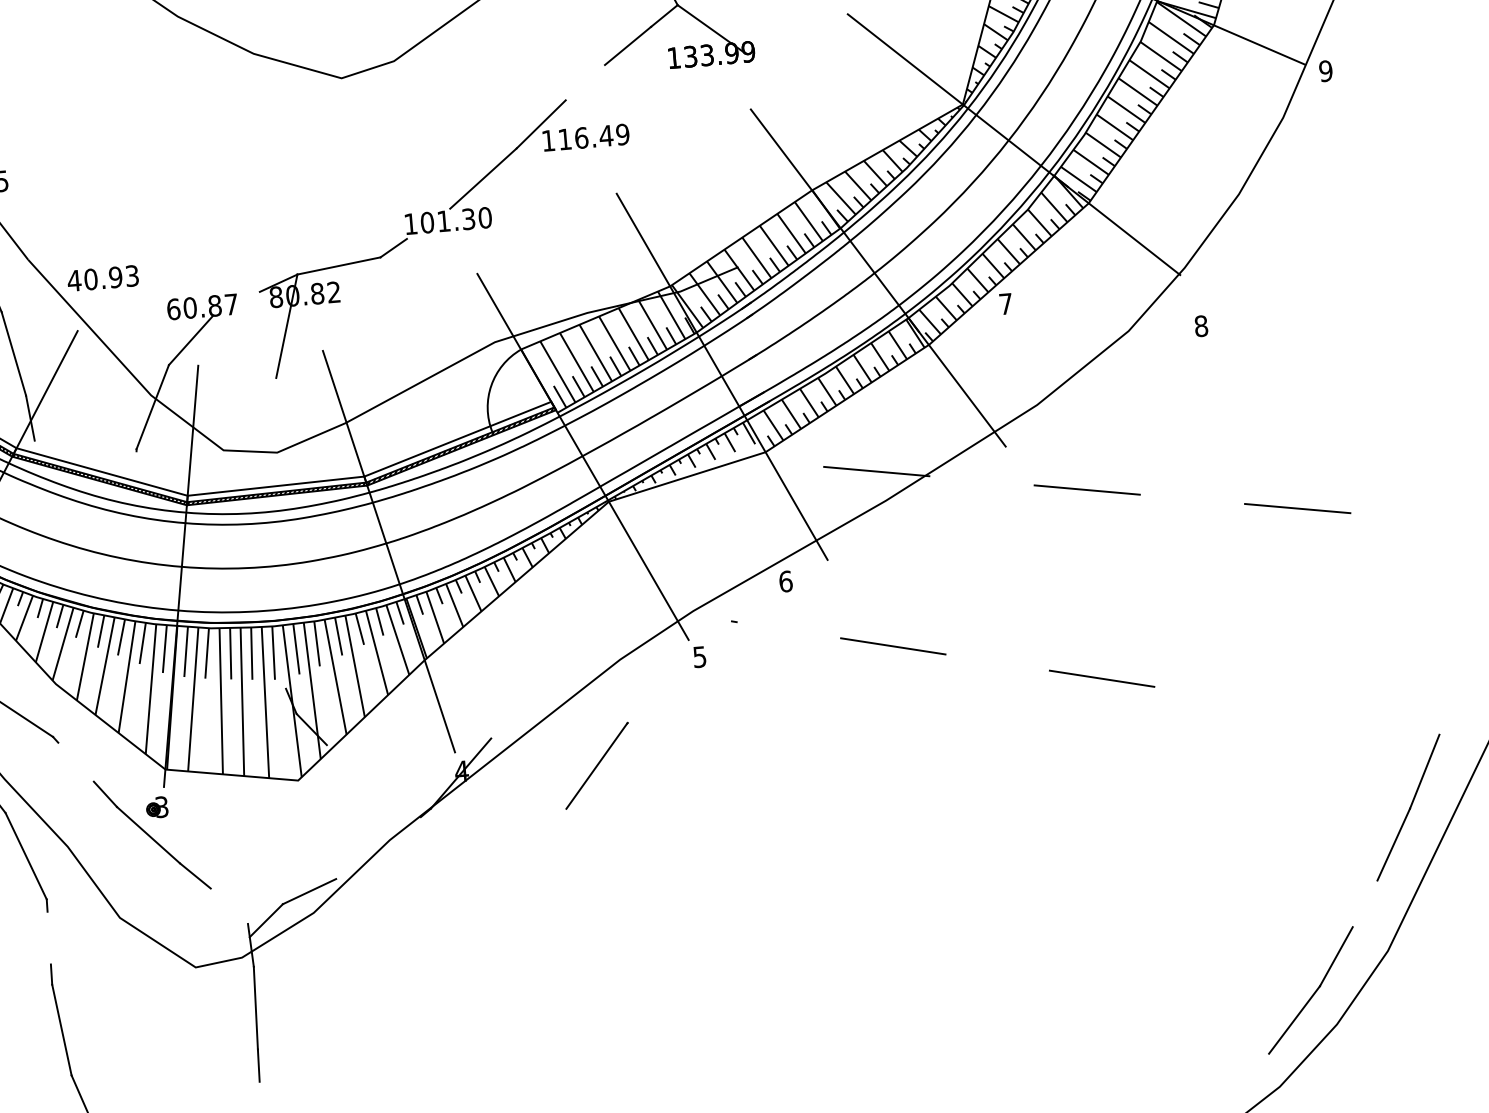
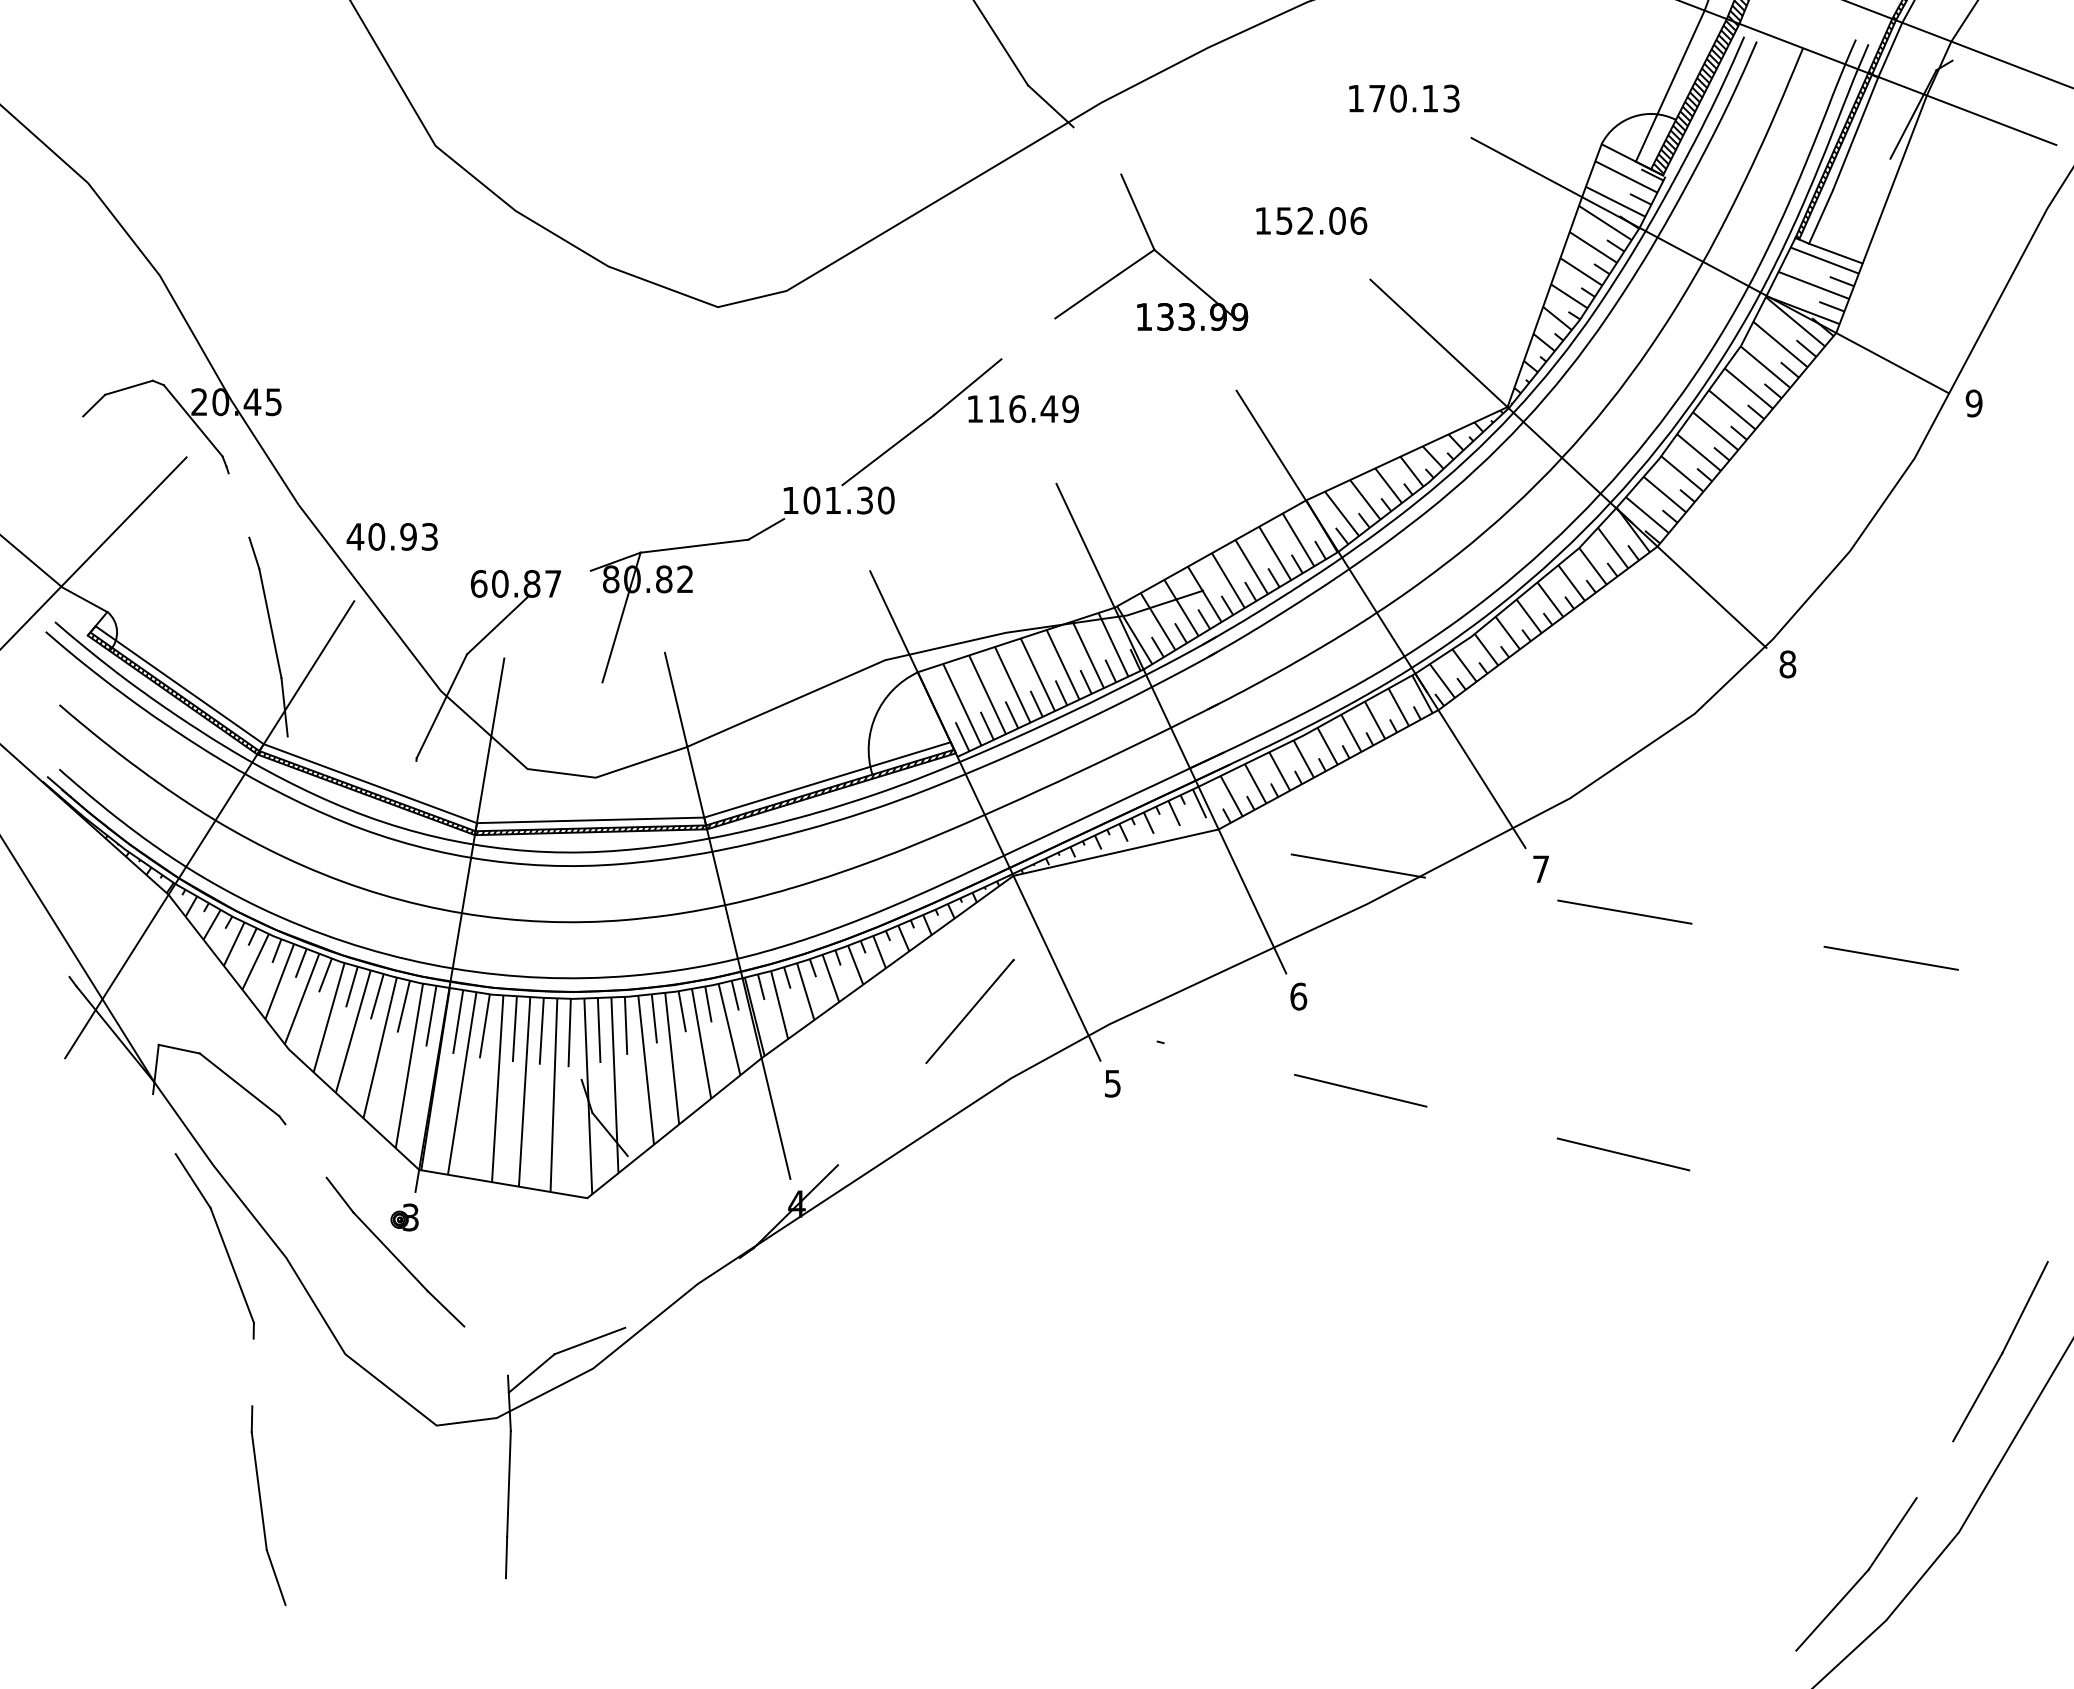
text: (1005, 303) -> (1540, 868), moved
text: (1201, 326) -> (1787, 664), moved
text: (785, 581) -> (1298, 996), moved
line: (596, 765) -> (969, 1011), moved

